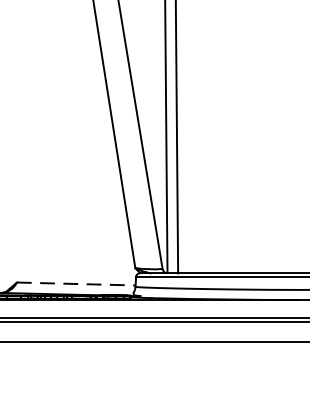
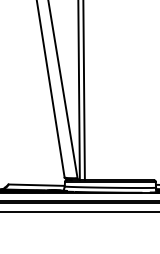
line: (75, 284) -> (36, 185), dashed -> solid

